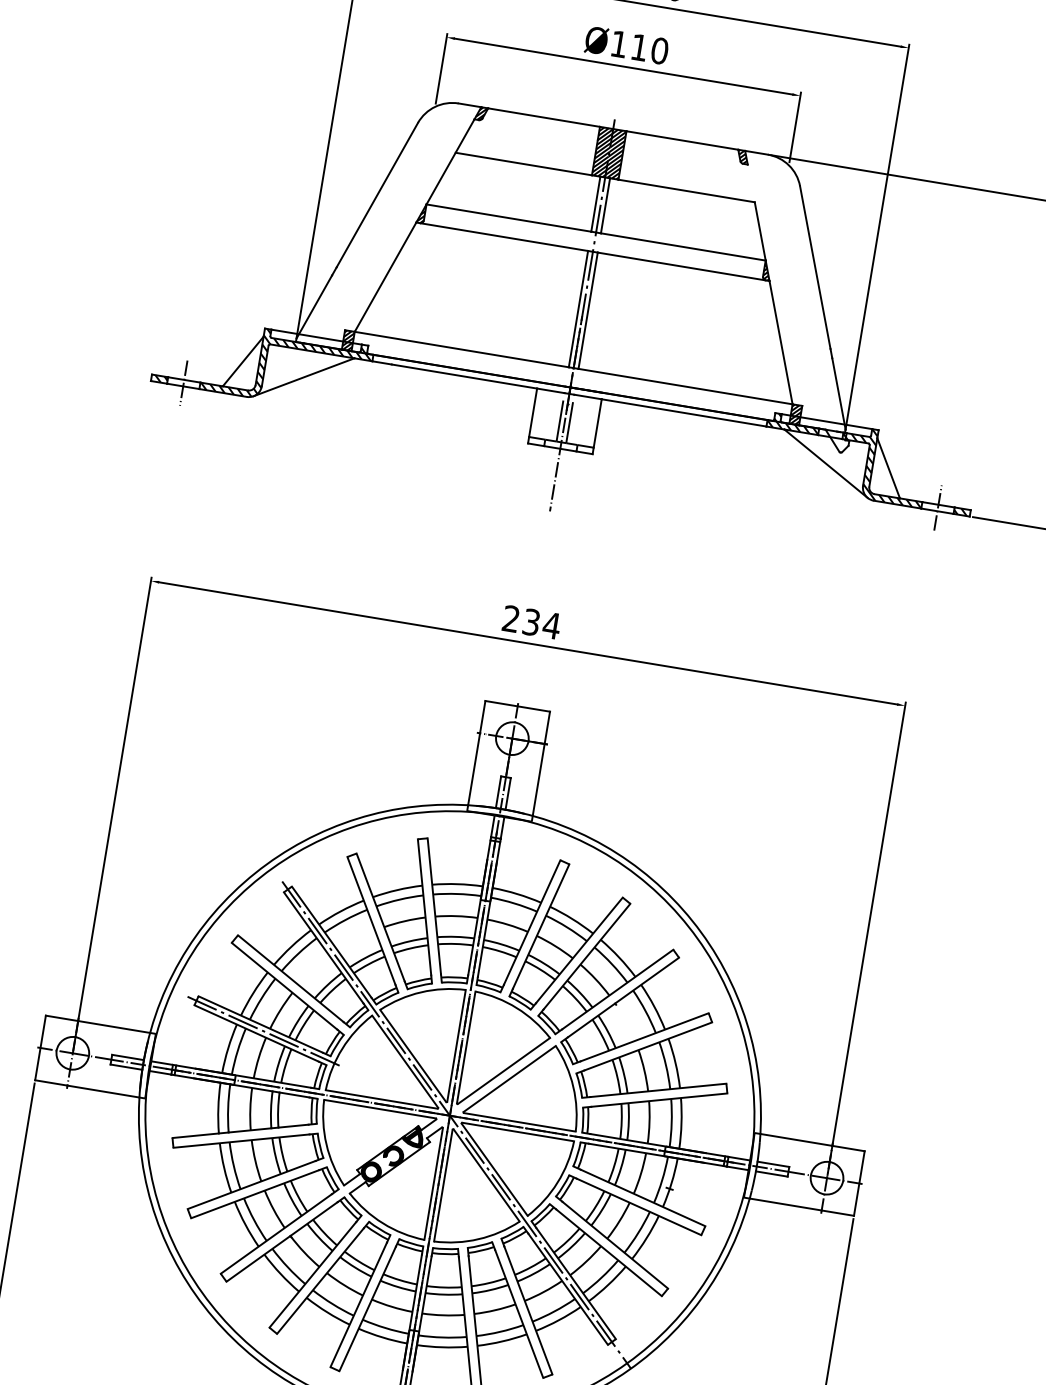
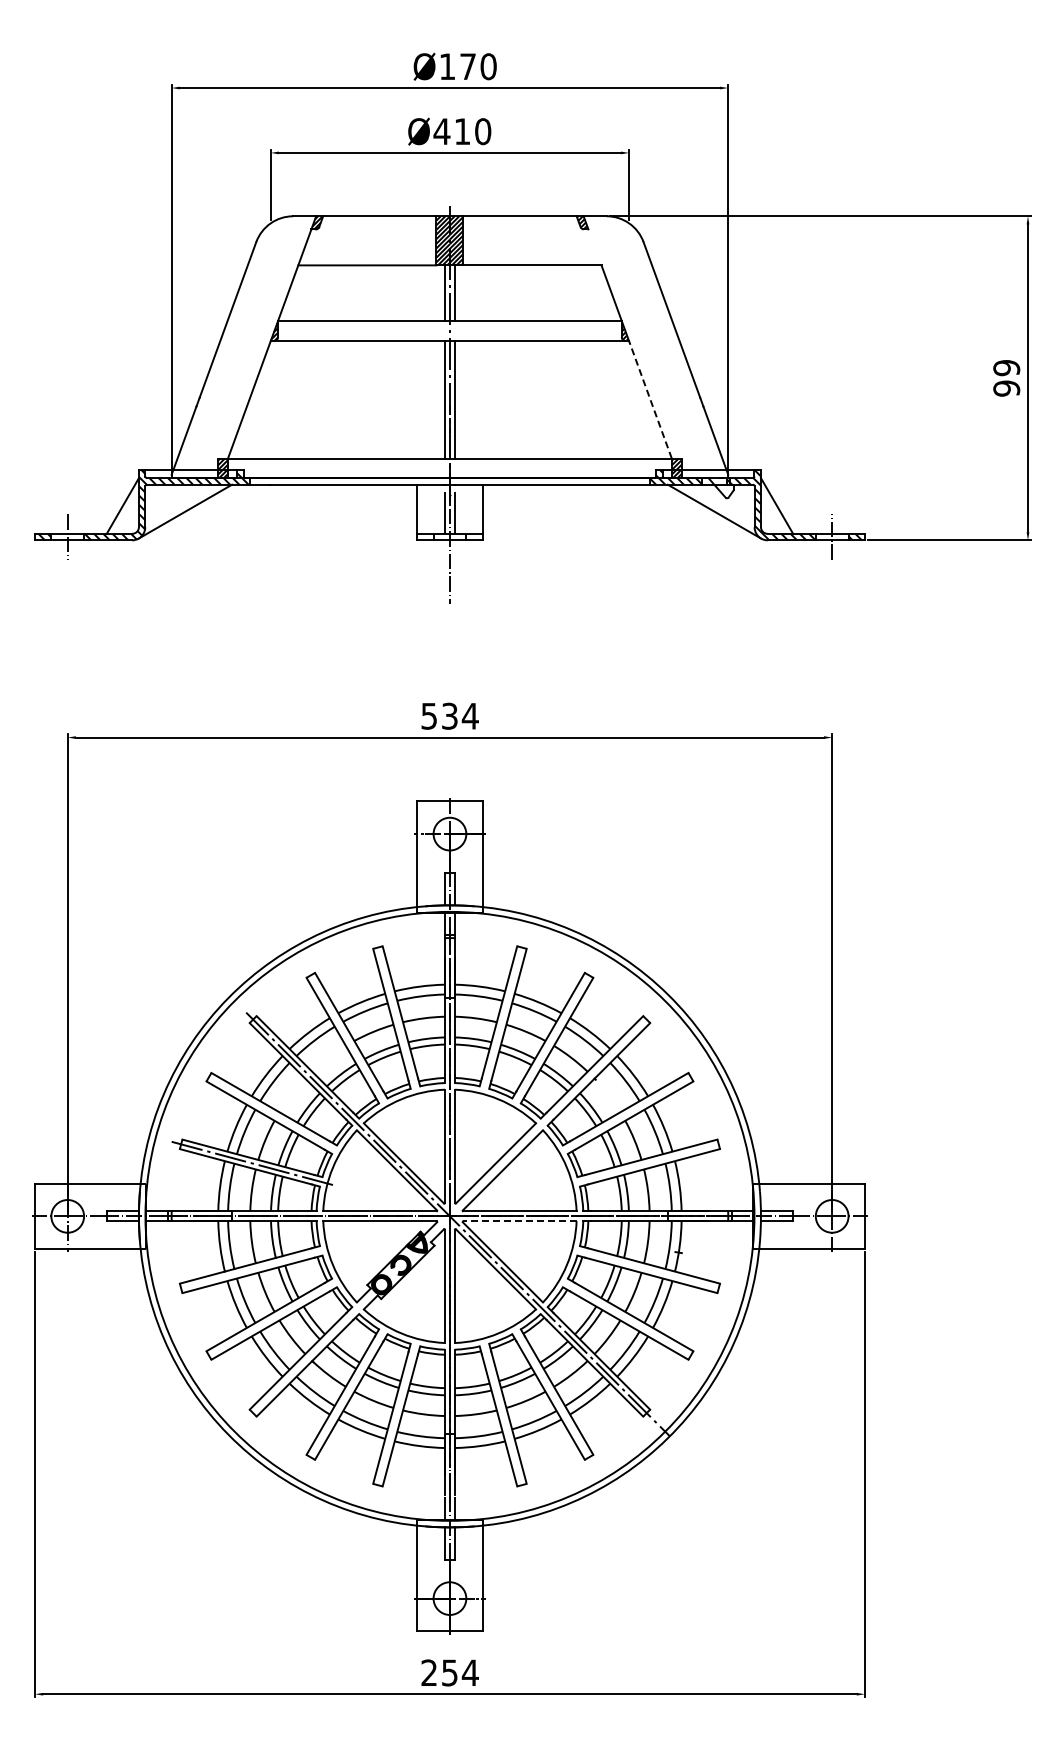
text: (618, 44) -> (441, 131), Ø110 -> Ø410
line: (781, 342) -> (650, 399), solid -> dashed
text: (510, 618) -> (428, 715), 234 -> 534
line: (518, 1132) -> (520, 1221), solid -> dashed

